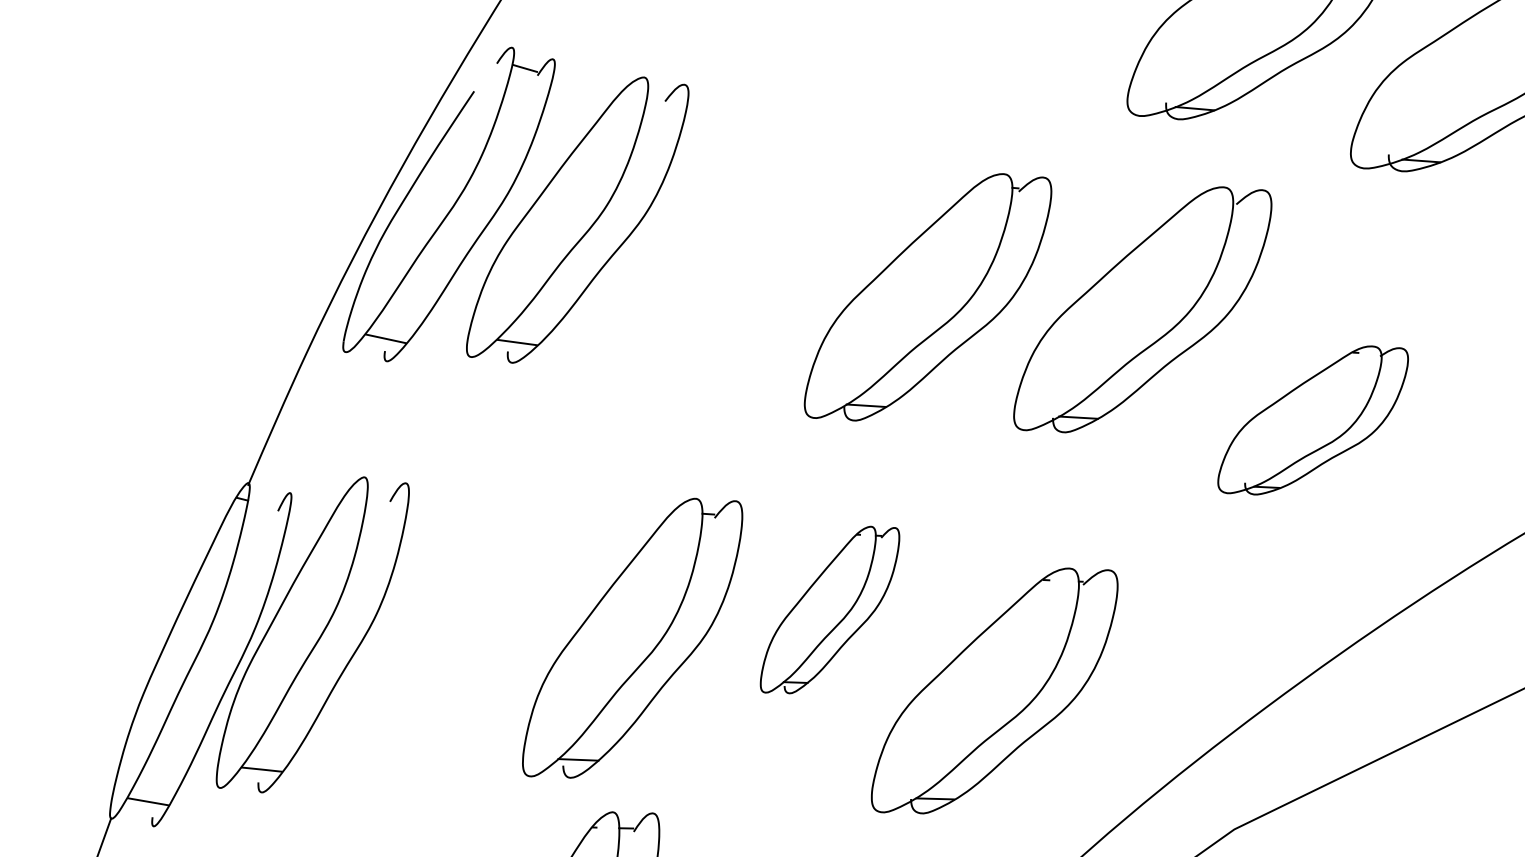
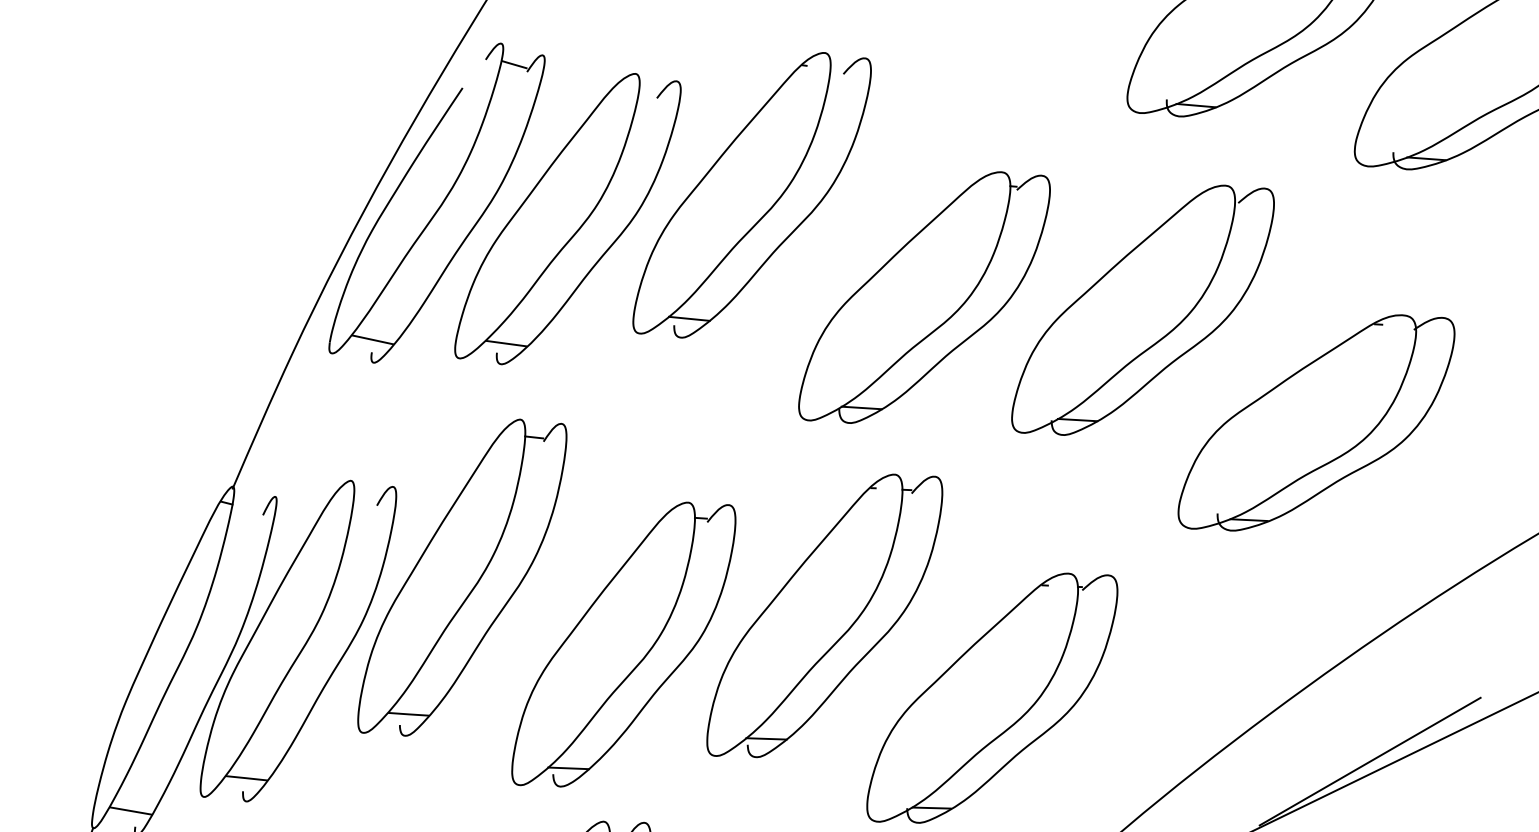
part: (758, 196) -> (751, 195), added
part: (1312, 420) -> (1315, 422), size x1.43
part: (473, 572) -> (461, 577), added
part: (829, 609) -> (824, 615), size x1.67
line: (1365, 752) -> (1369, 760), added

